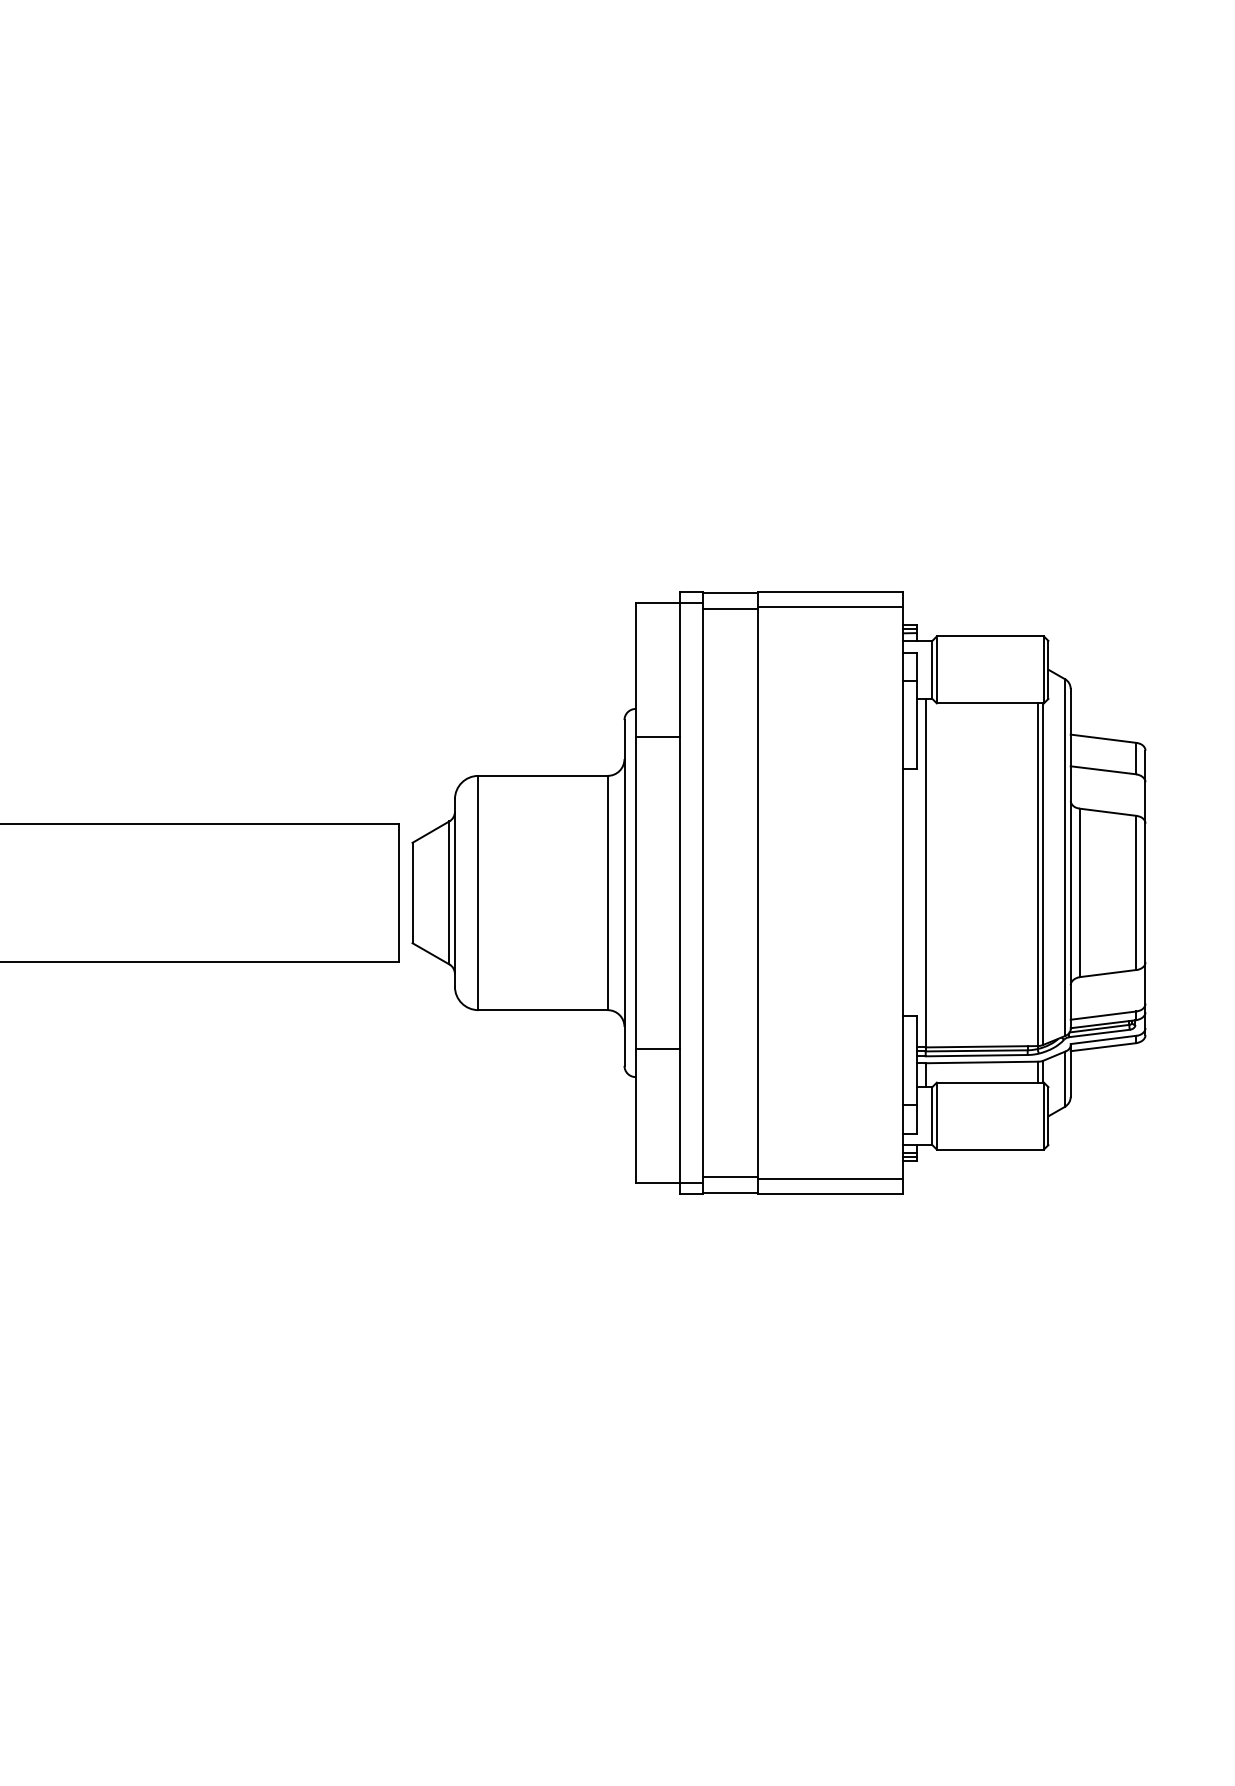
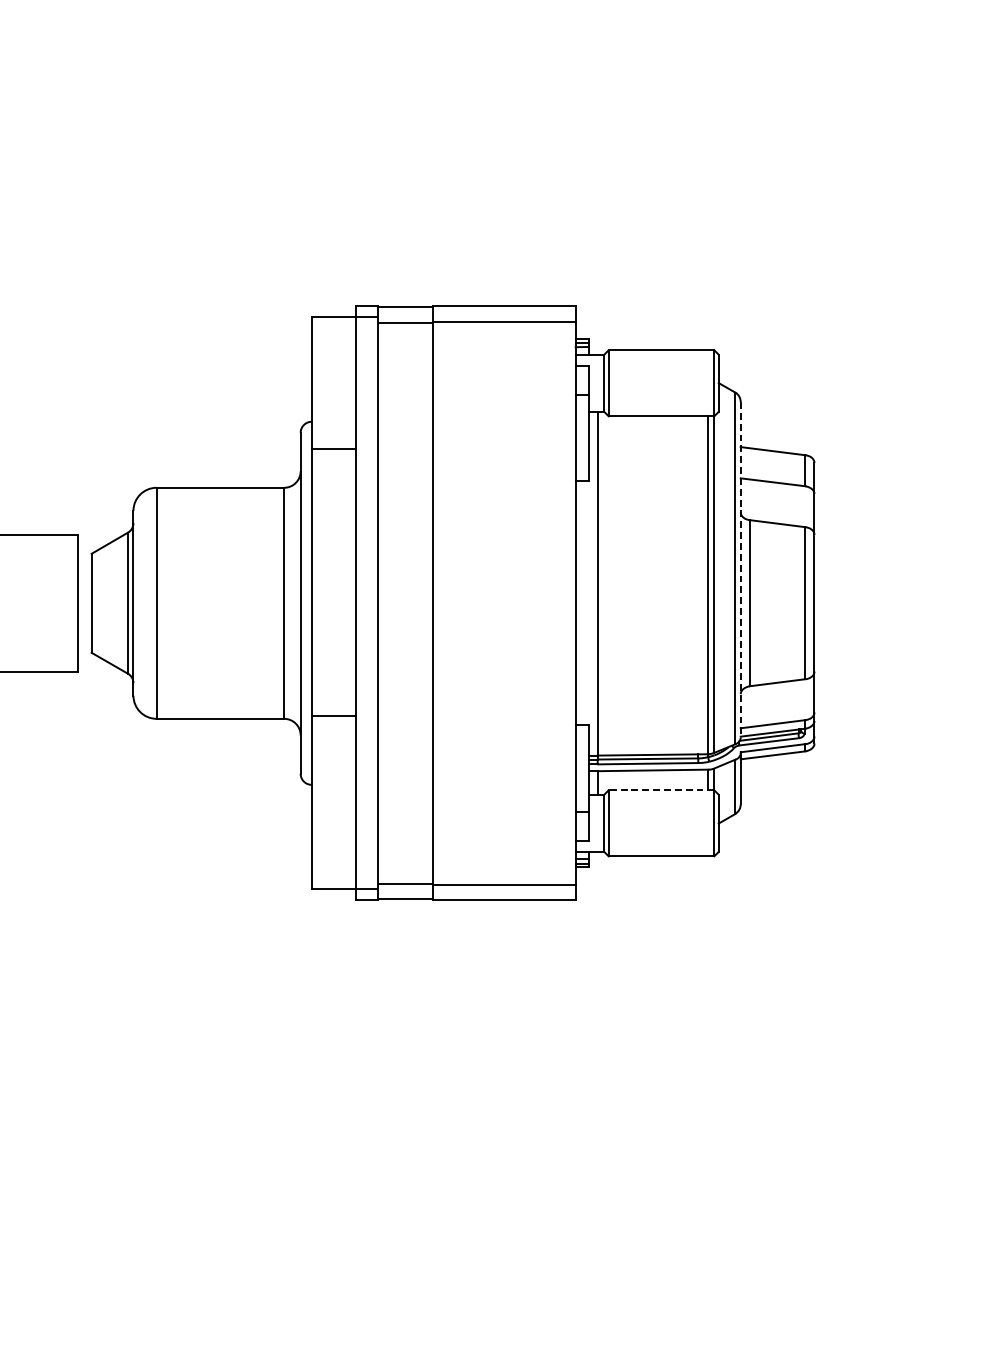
line: (1070, 859) -> (740, 570), solid -> dashed
line: (657, 1049) -> (333, 716), moved
line: (990, 1082) -> (661, 790), solid -> dashed

